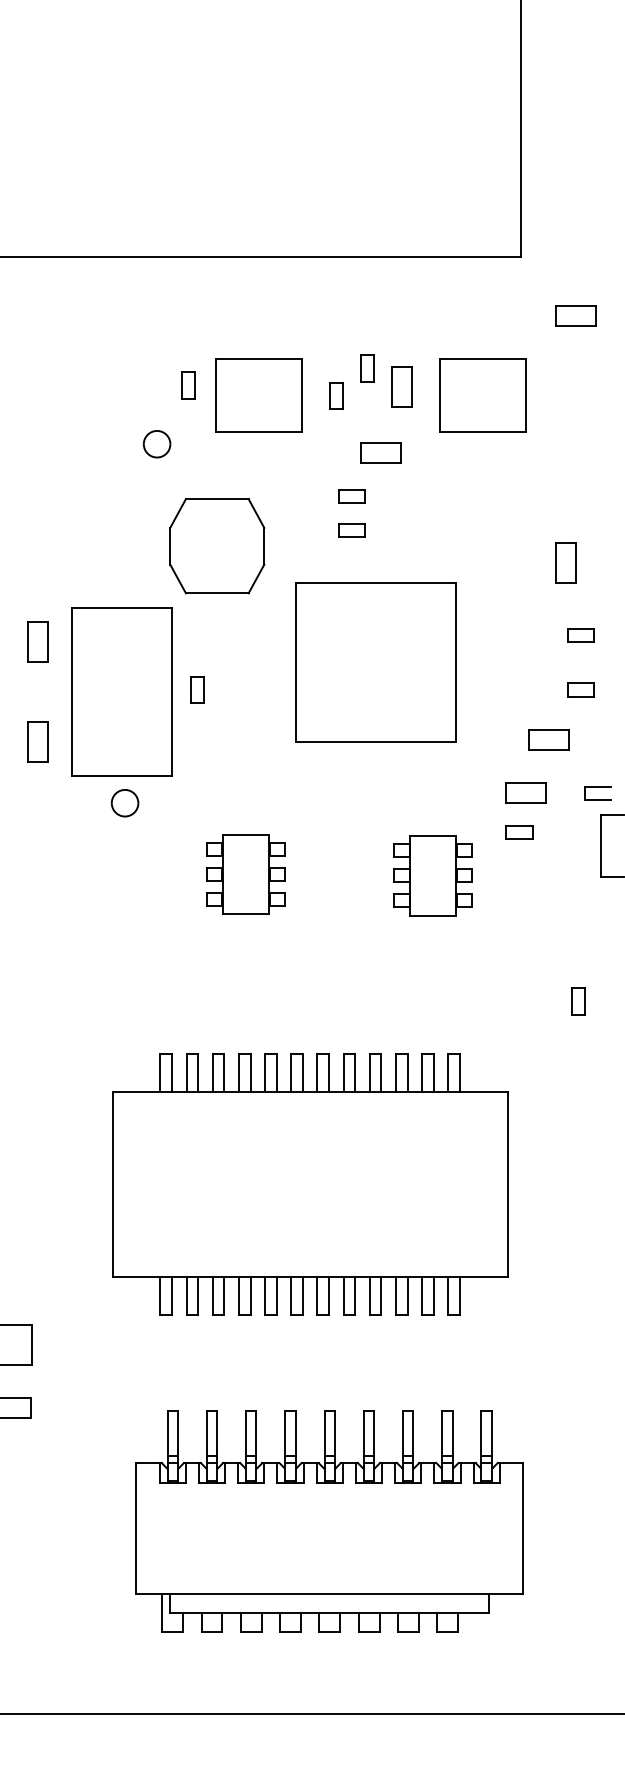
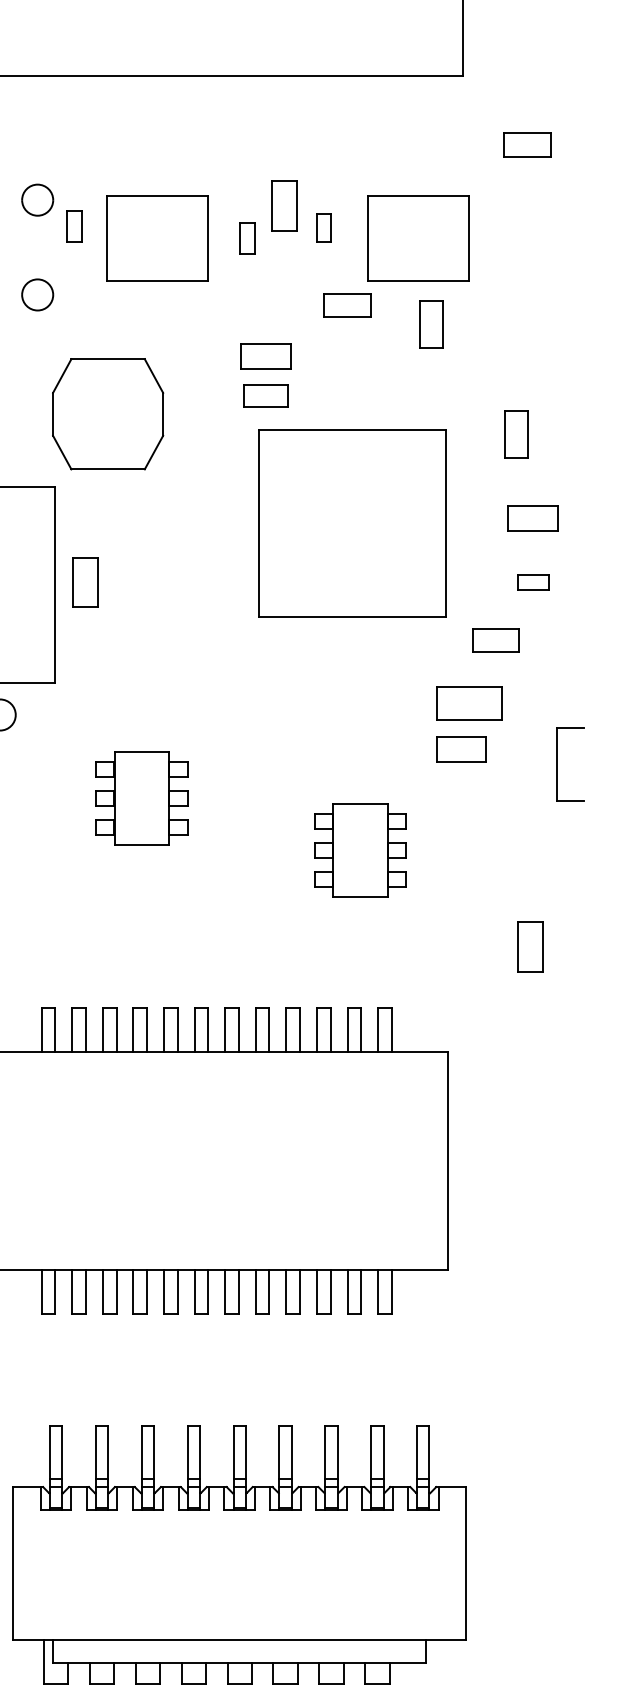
part: (156, 363) -> (36, 200), added
part: (367, 368) -> (283, 206), size x1.6
part: (401, 386) -> (323, 227), size x0.6
part: (380, 452) -> (347, 304), moved
part: (492, 468) -> (430, 323), added
part: (351, 496) -> (265, 356), size x1.6
part: (351, 530) -> (265, 395), size x1.4
part: (580, 635) -> (533, 518), size x1.6
part: (375, 662) -> (351, 523), moved
part: (197, 689) -> (84, 581), size x1.6
part: (525, 792) -> (468, 702), size x1.4
part: (597, 793) -> (553, 703), removed
part: (519, 832) -> (461, 749), size x1.6
part: (432, 875) -> (359, 849), moved
part: (578, 1001) -> (530, 947), size x1.6

